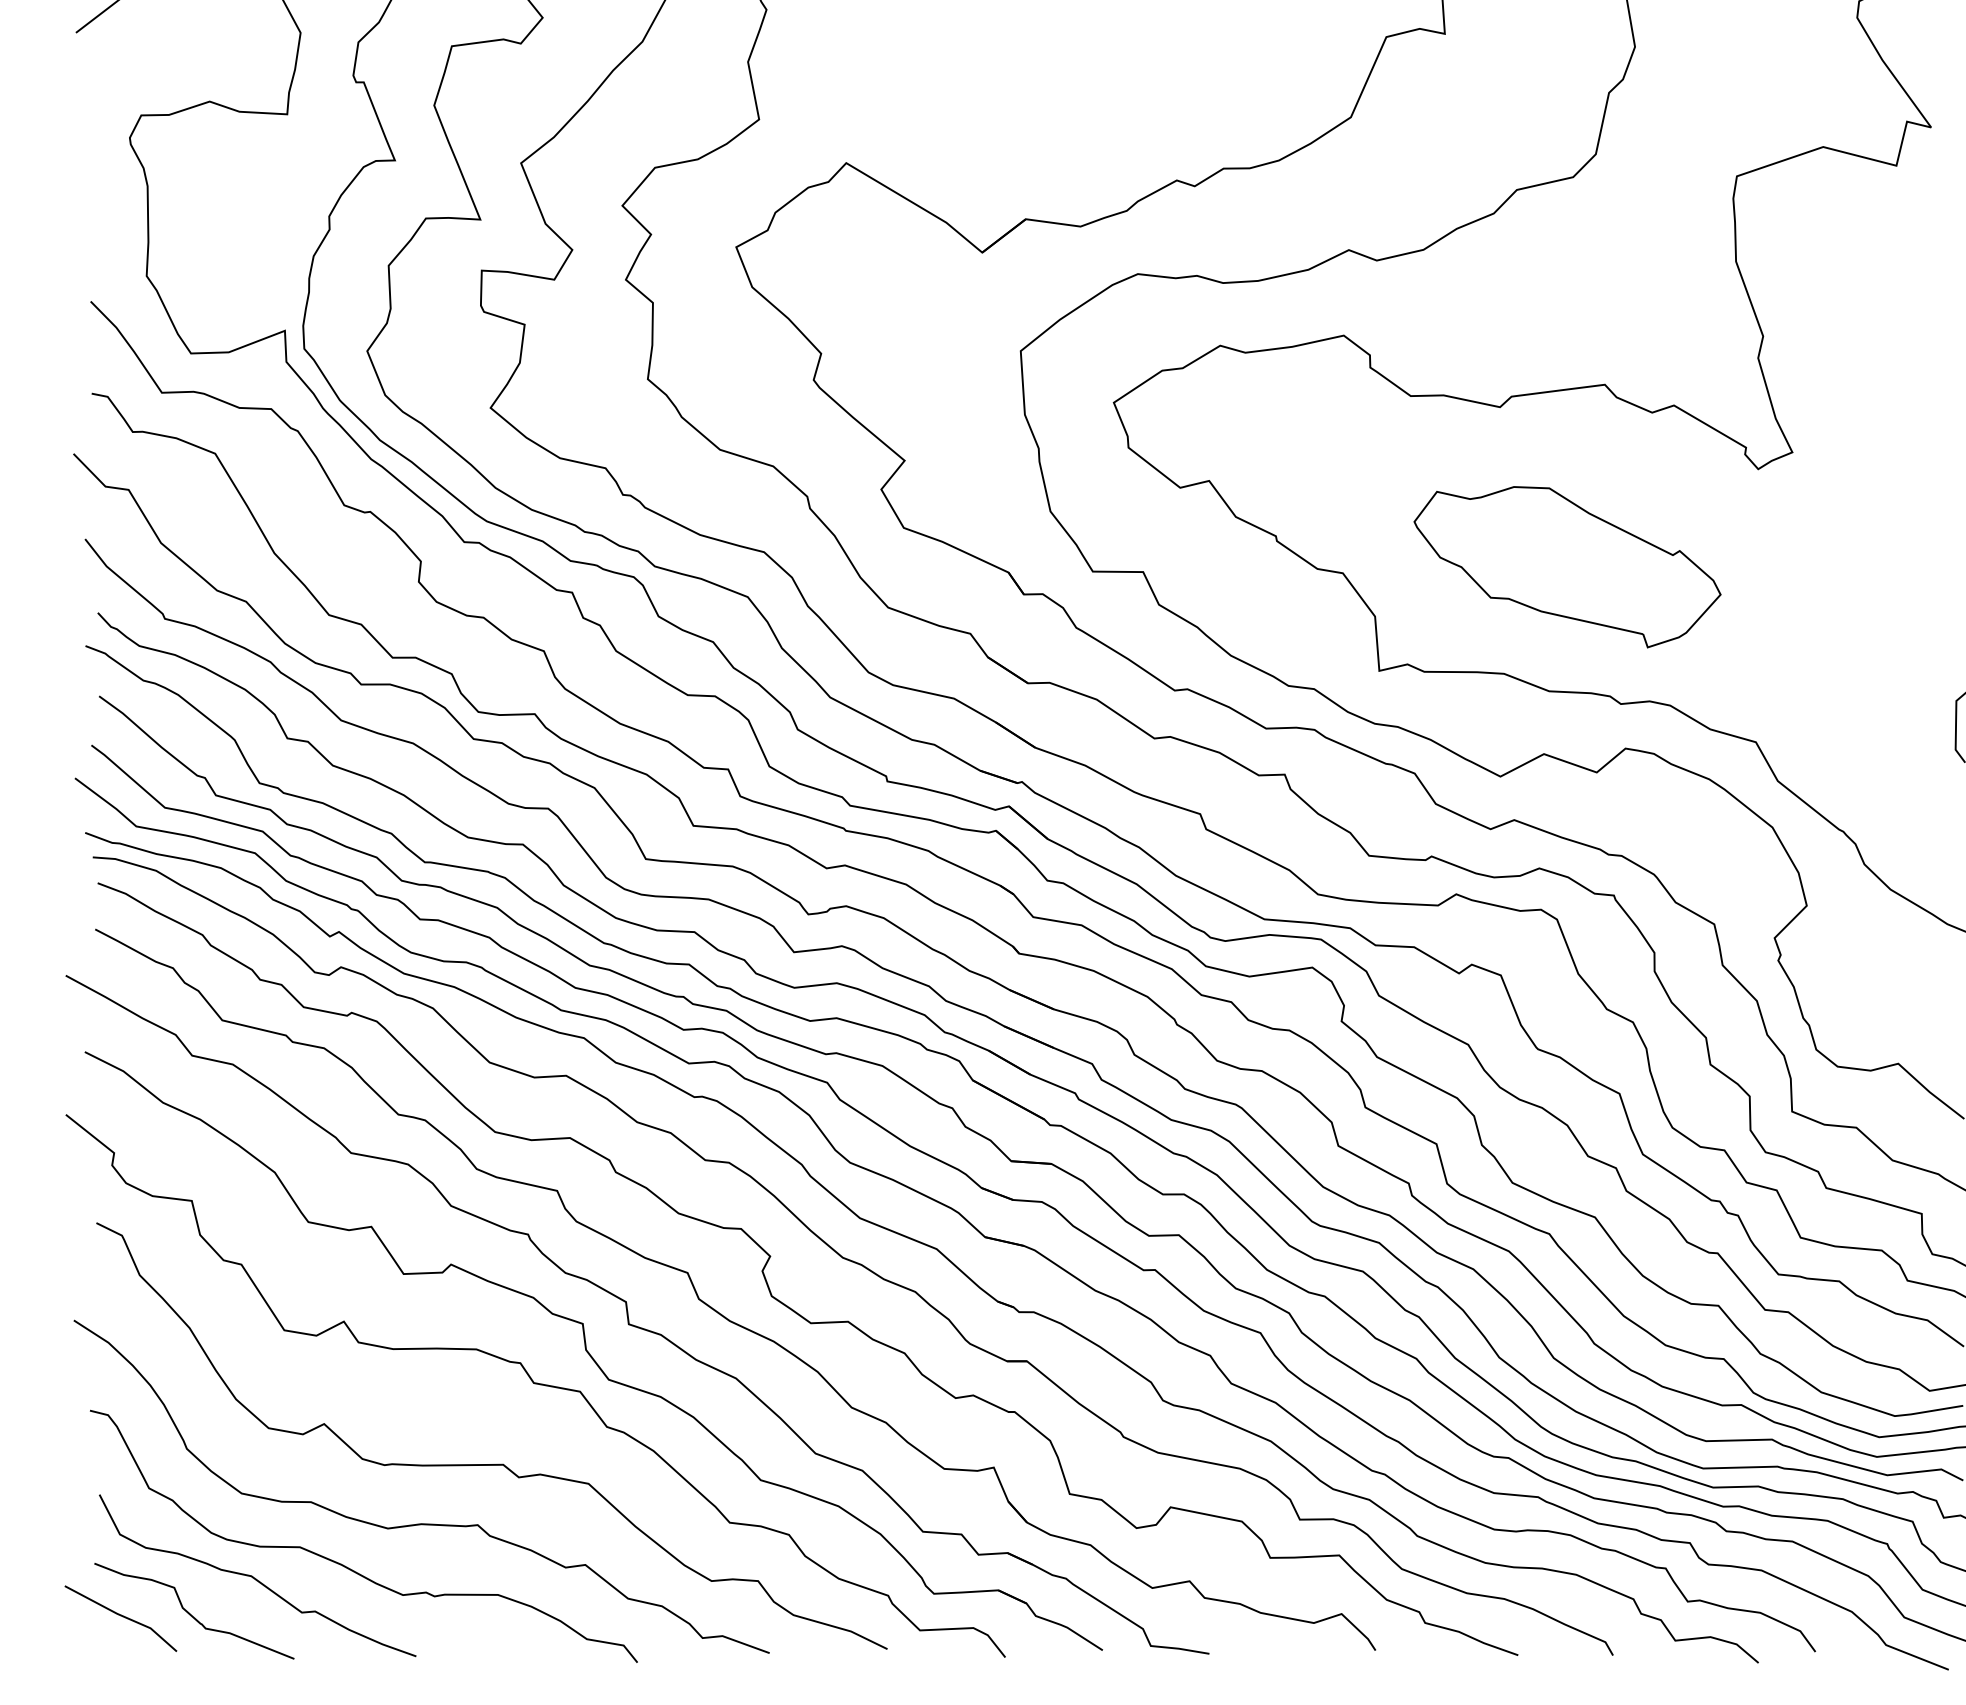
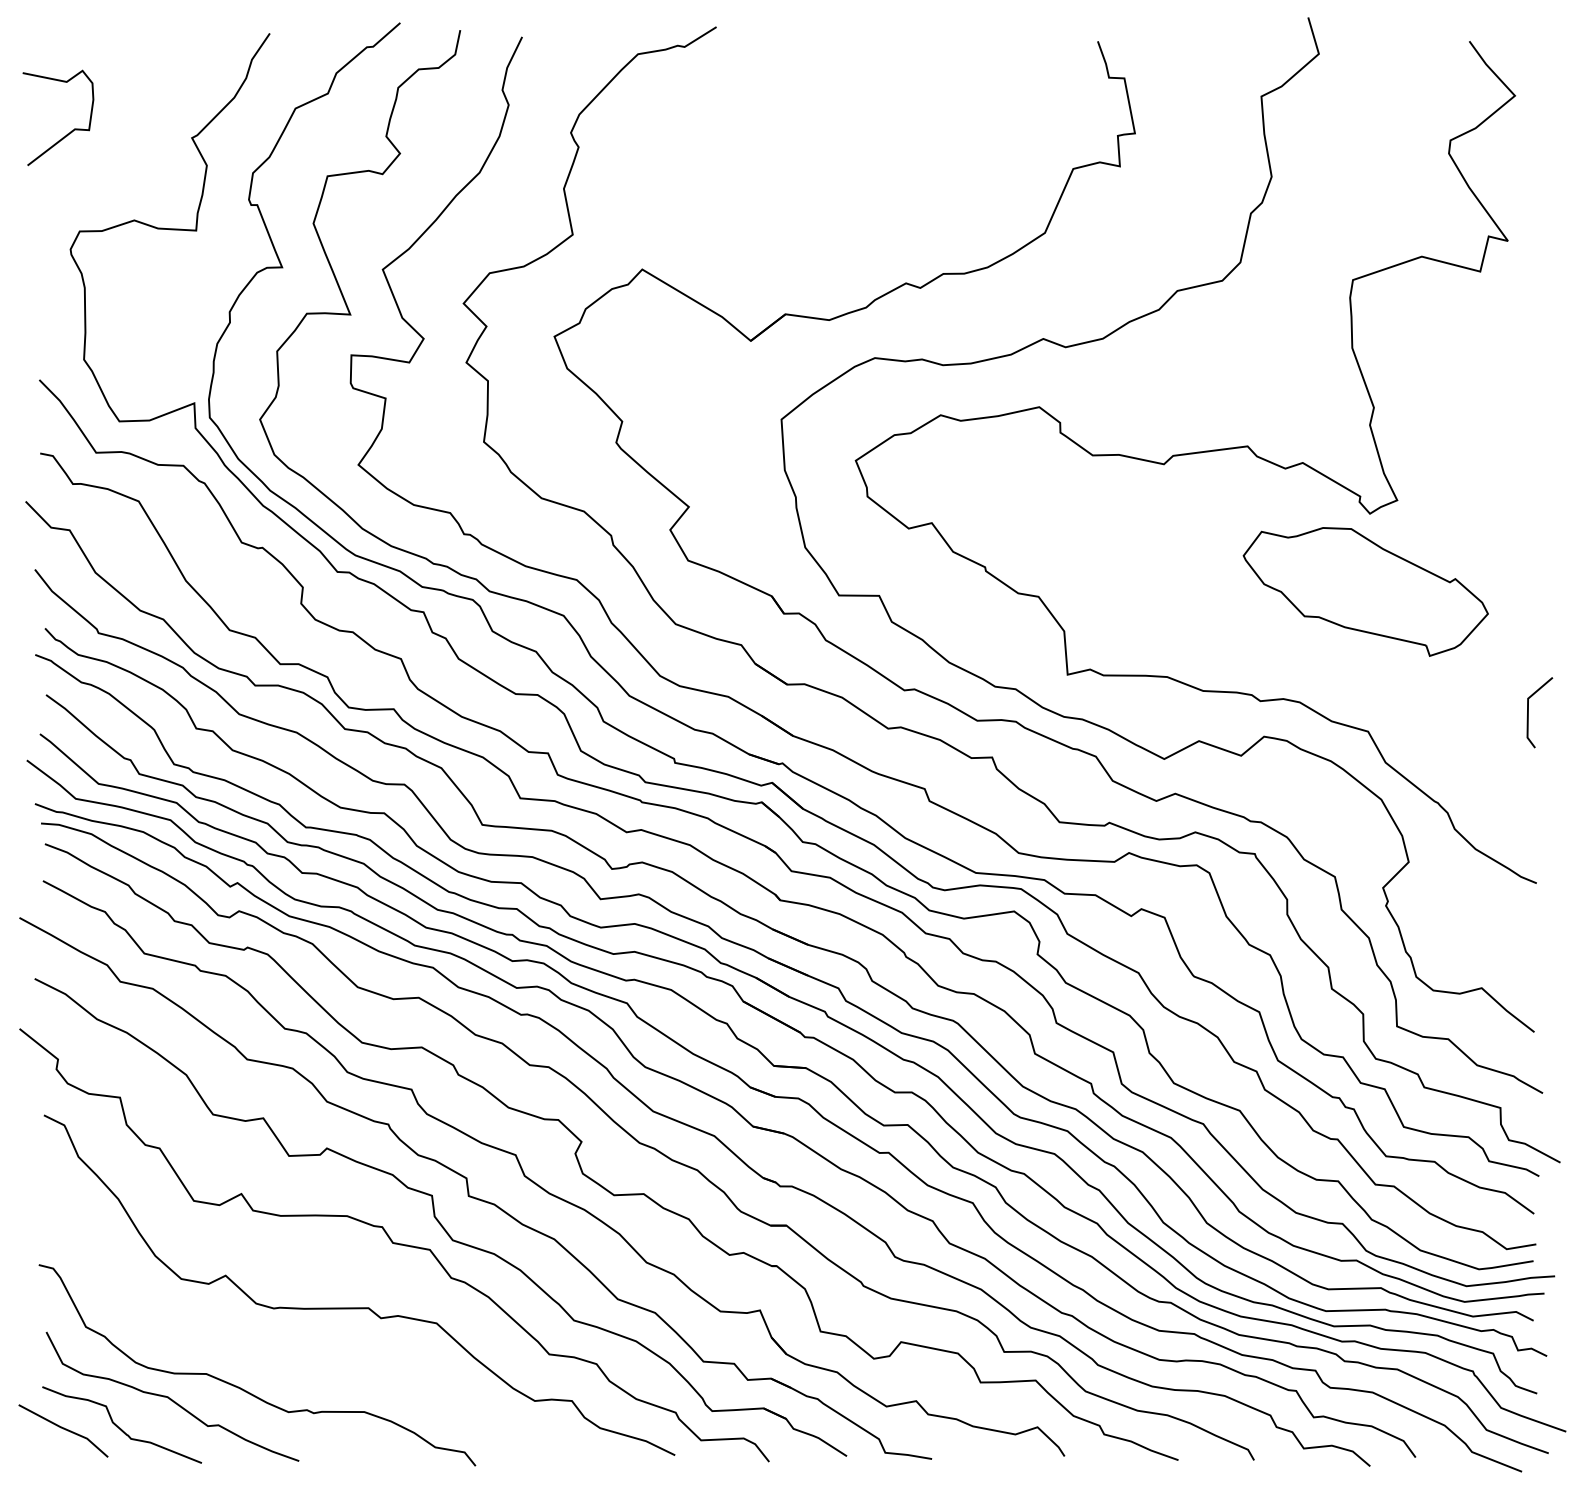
part: (1567, 566) -> (1365, 591), moved
curve: (421, 1522) -> (303, 1354), removed

